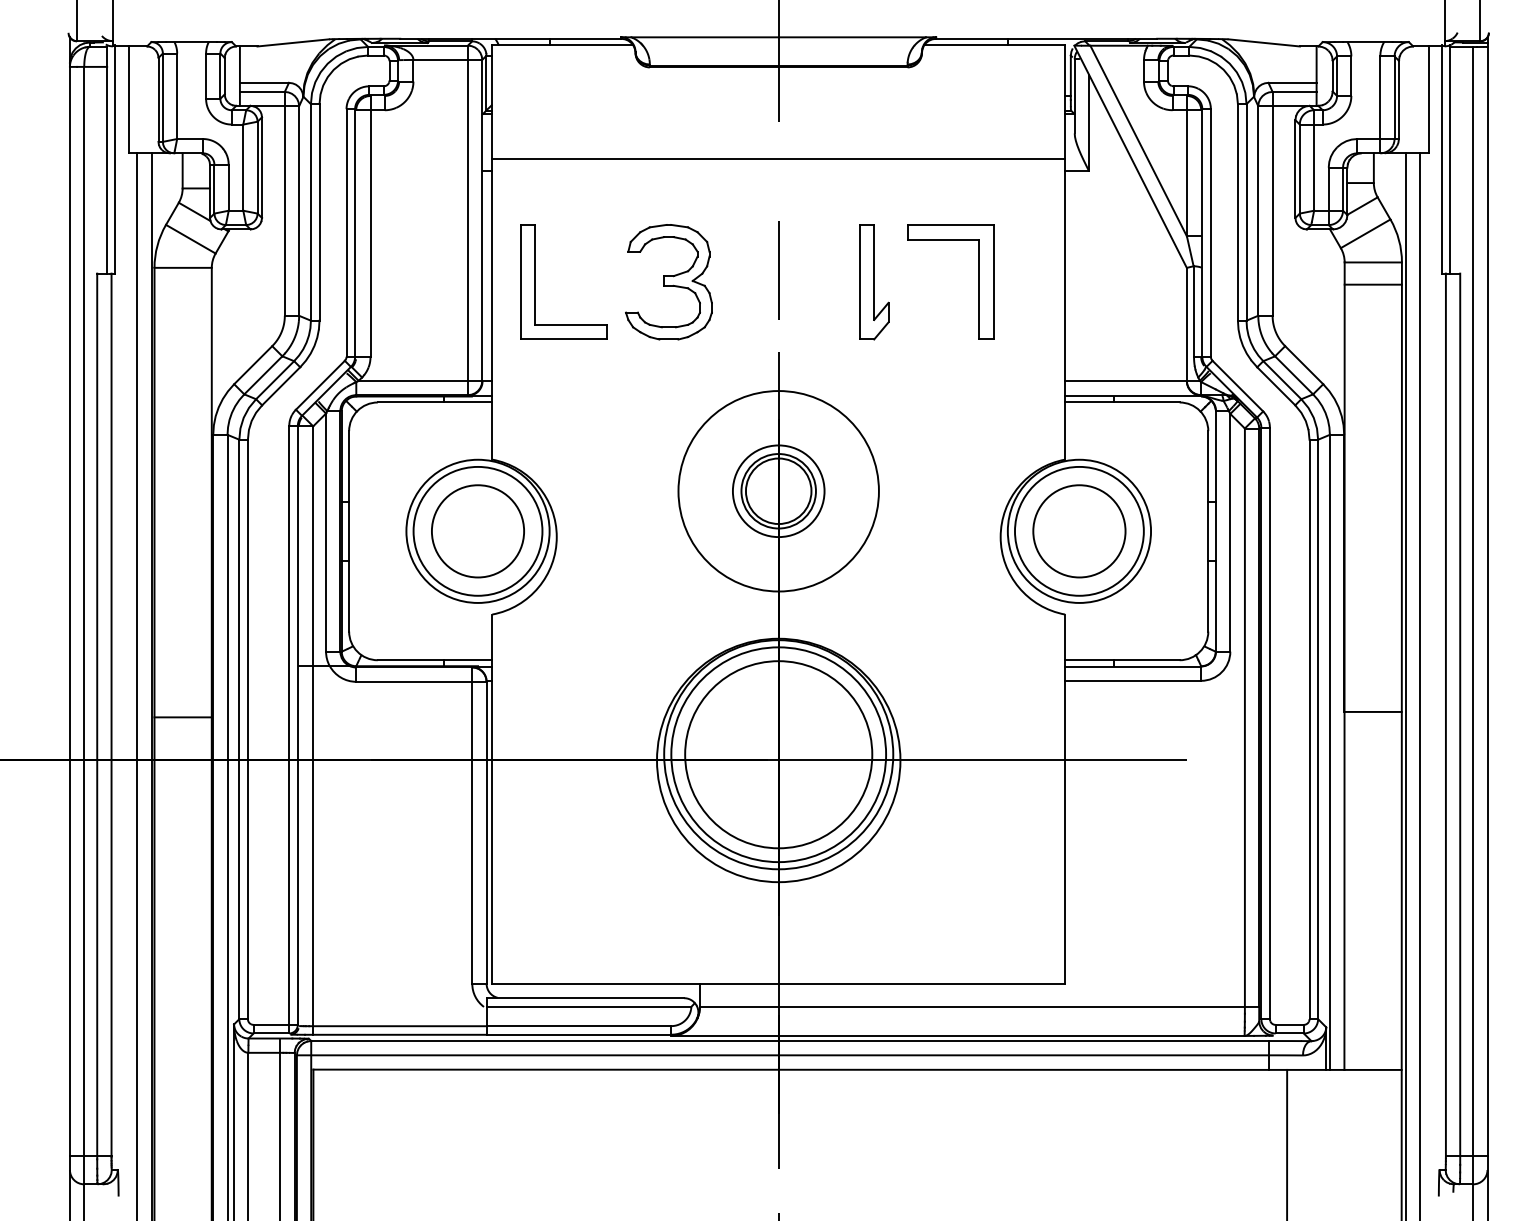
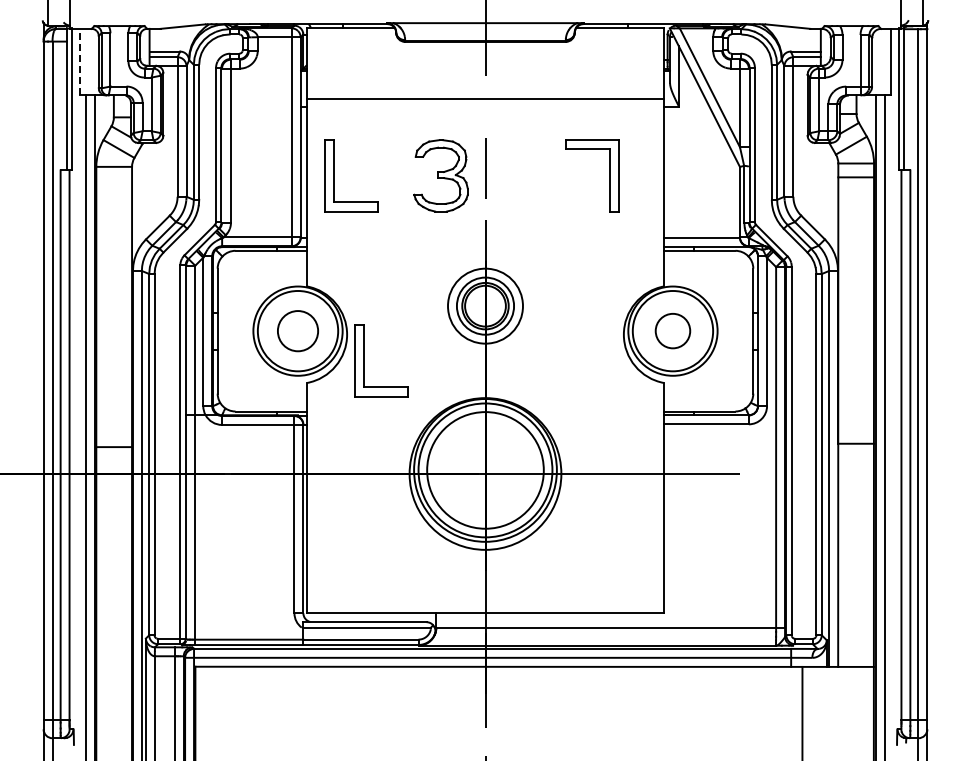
line: (129, 98) -> (80, 61), solid -> dashed
part: (668, 281) -> (440, 175), moved
part: (873, 281) -> (544, 175), removed
circle: (778, 490) -> (485, 305), size x0.6
circle: (477, 530) -> (297, 330), size x0.7
circle: (1078, 530) -> (672, 330), size x0.6
part: (584, 578) -> (364, 360), added

